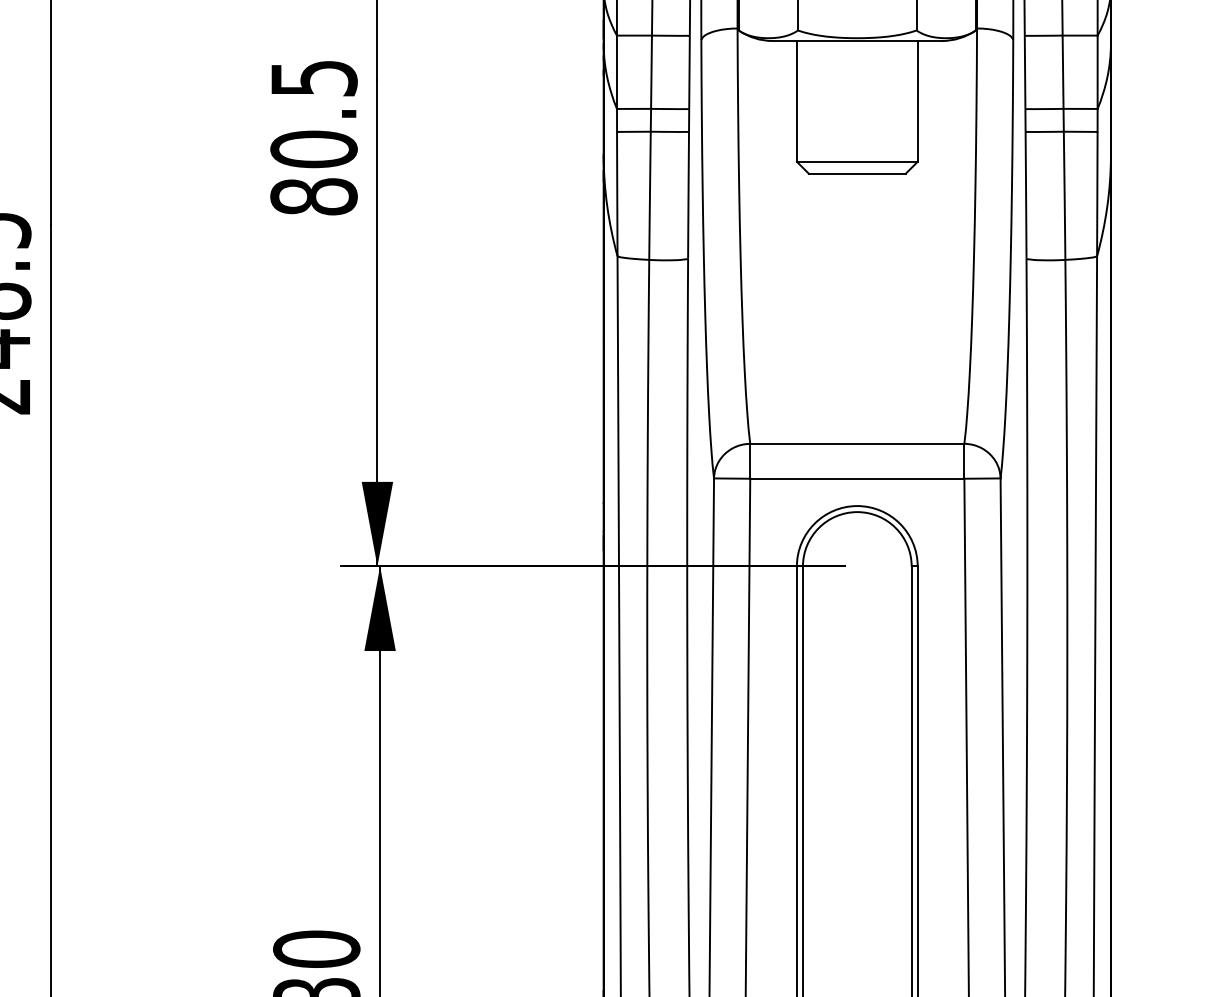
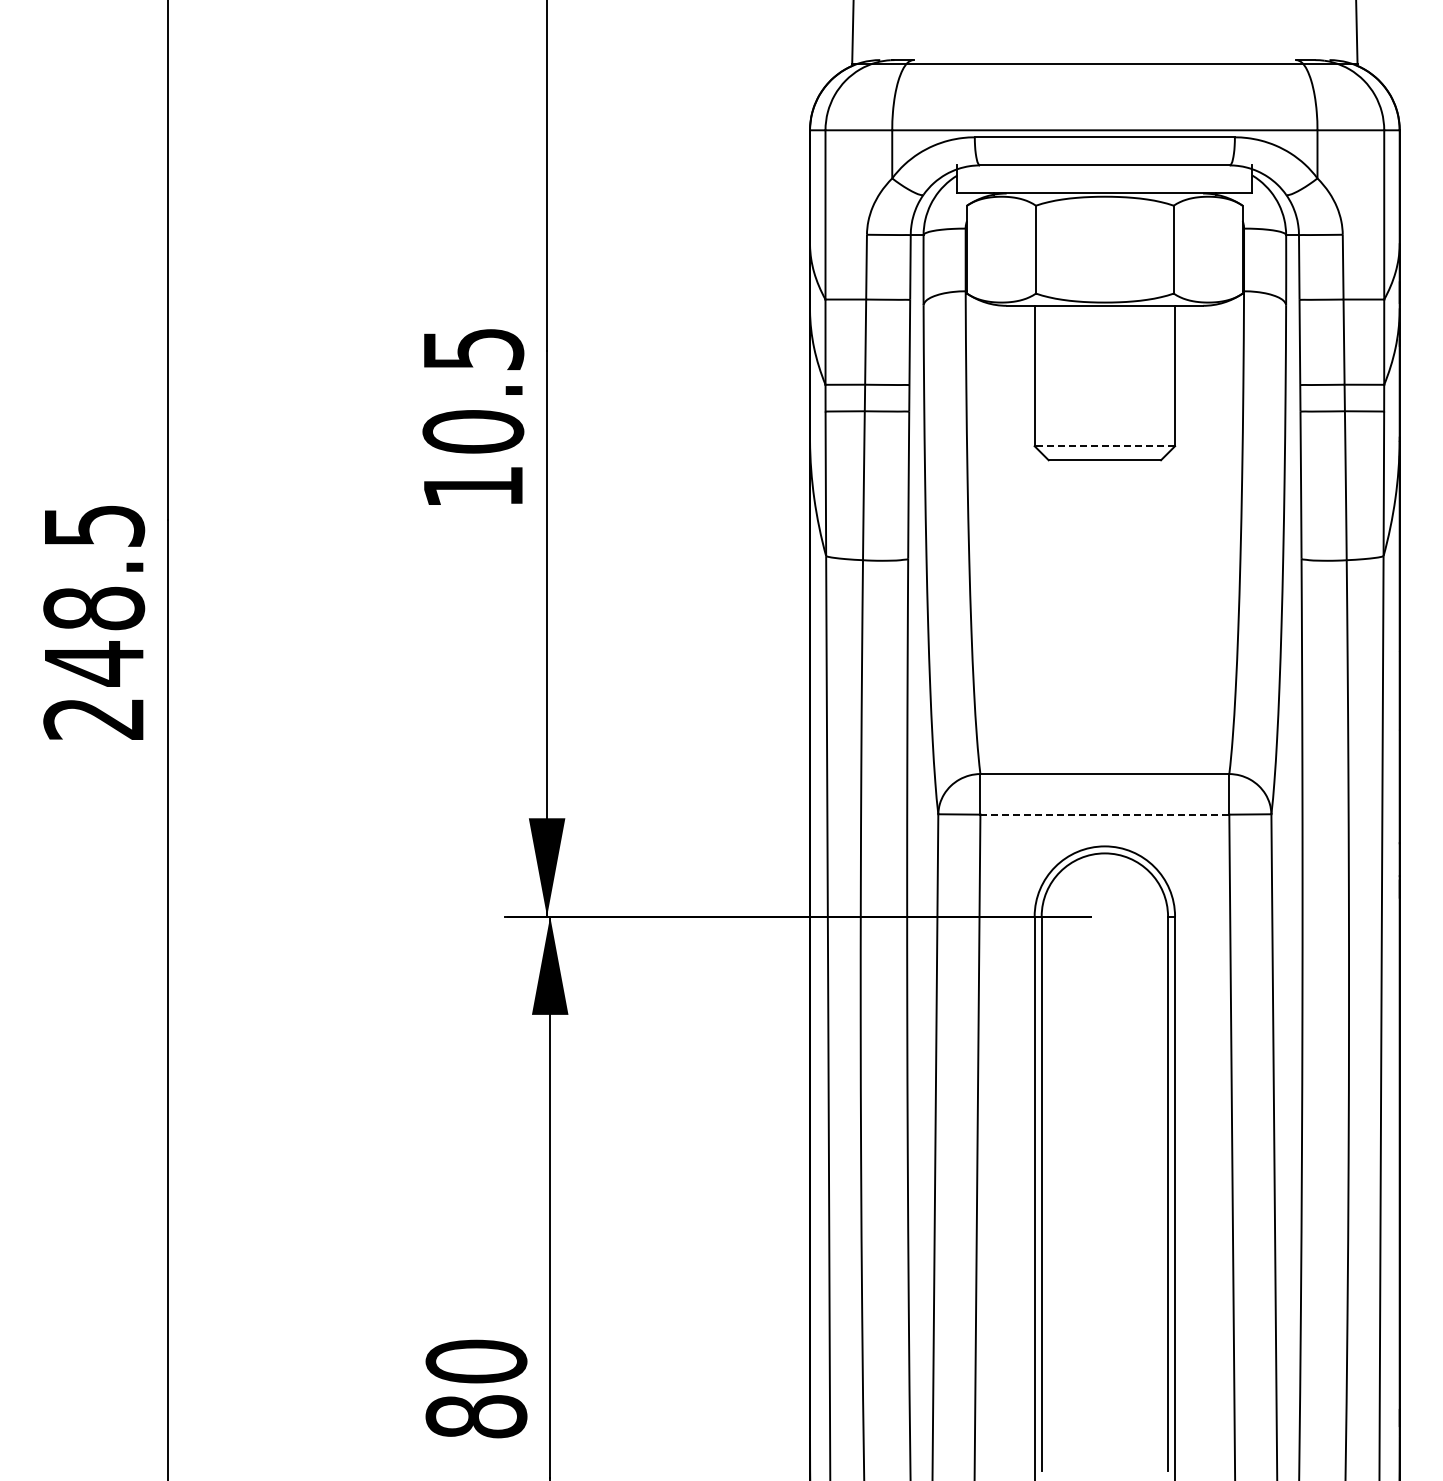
line: (856, 162) -> (1104, 446), solid -> dashed
text: (314, 196) -> (473, 486), 80.5 -> 10.5
line: (857, 478) -> (1105, 814), solid -> dashed

